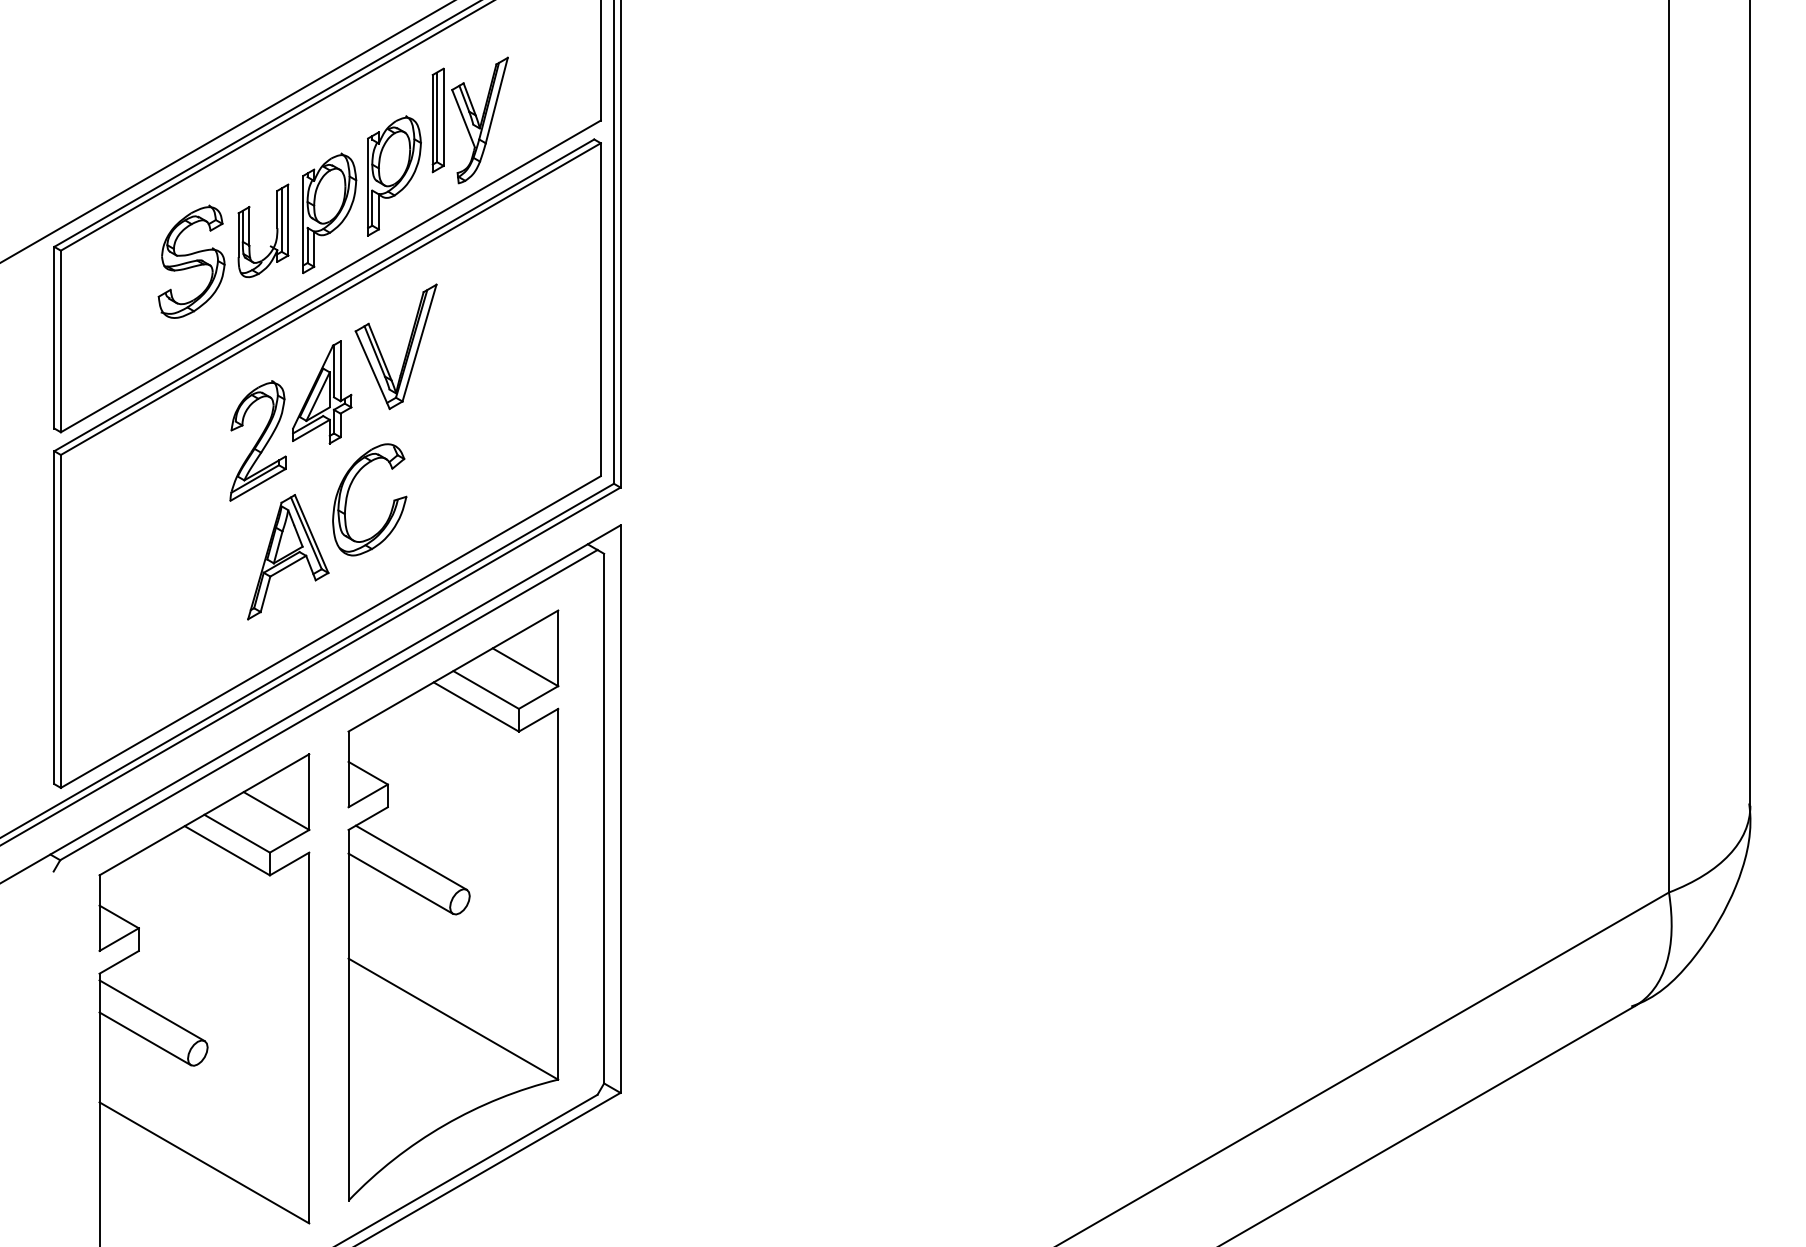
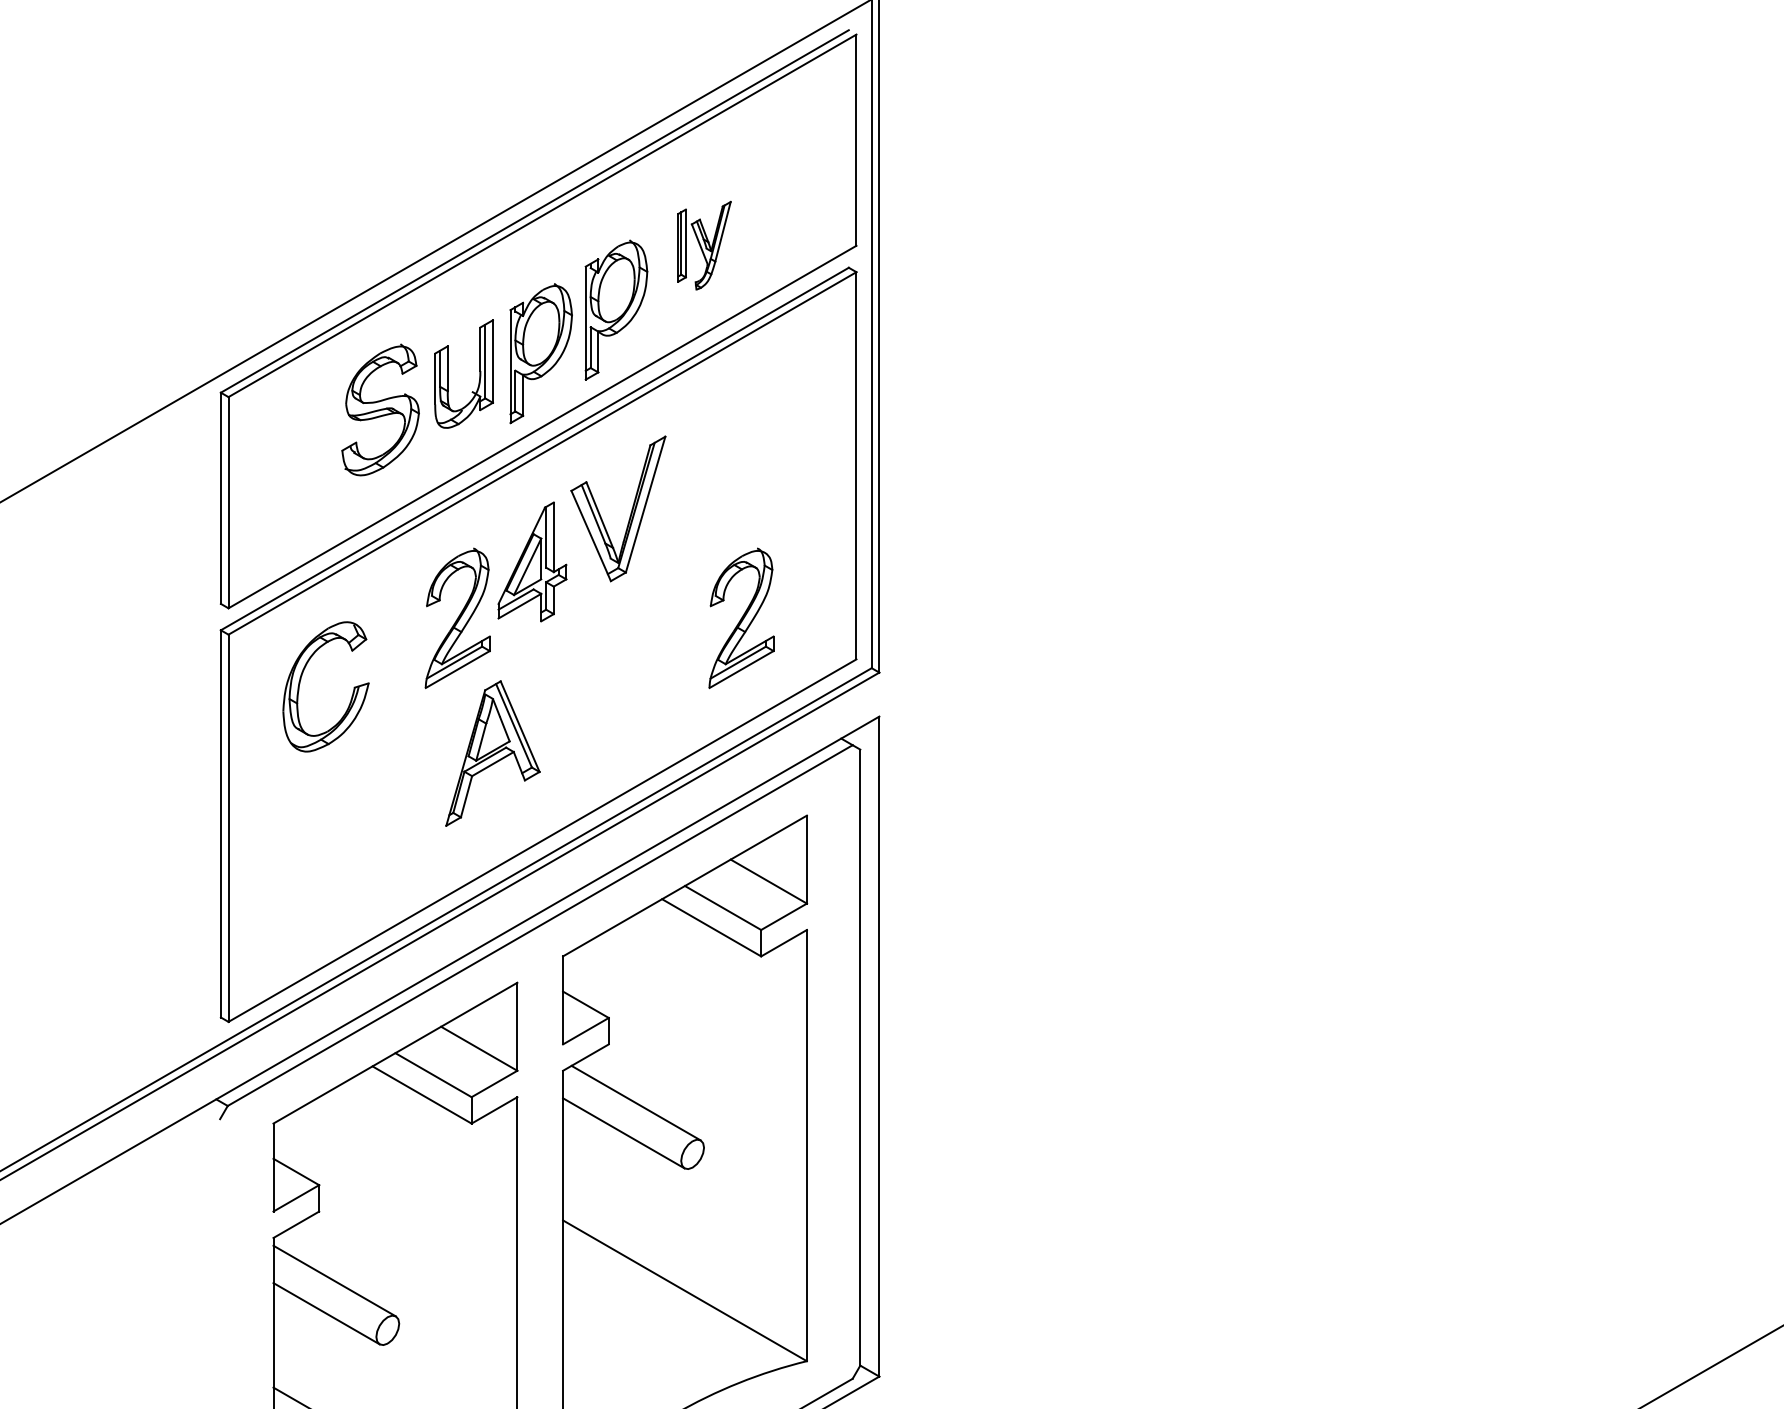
part: (469, 120) -> (703, 245), size x0.6
part: (501, 440) -> (740, 617), added
part: (348, 495) -> (301, 681), moved

